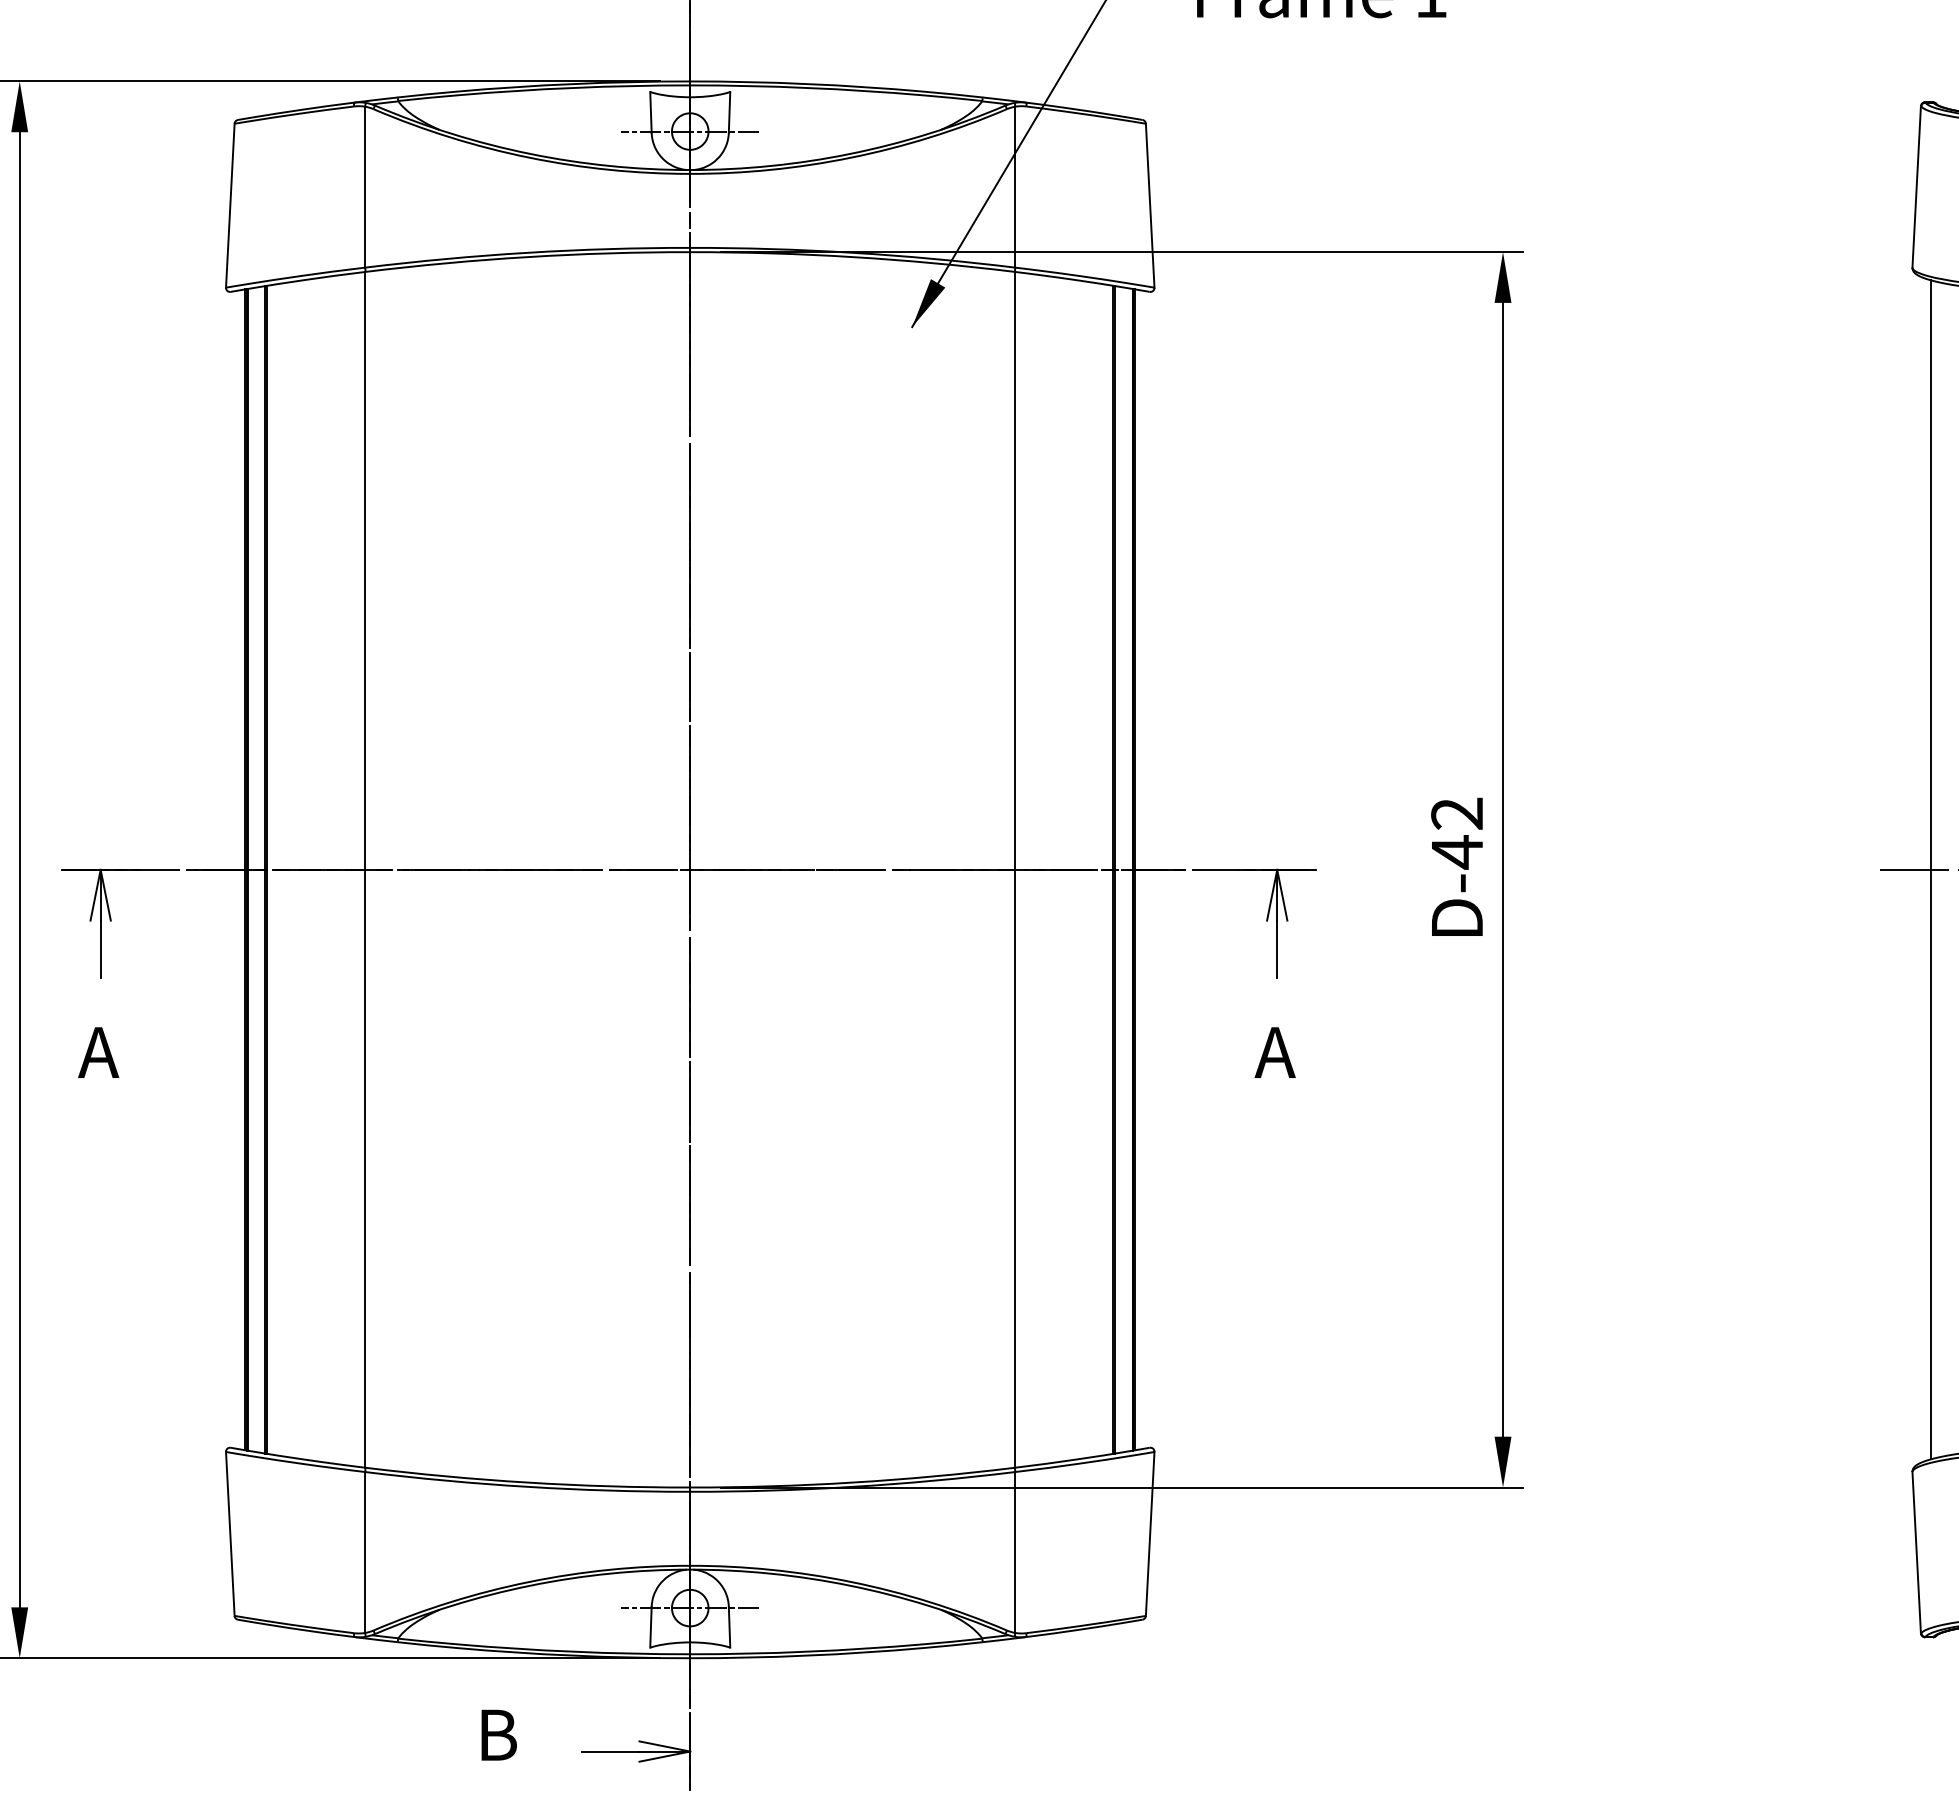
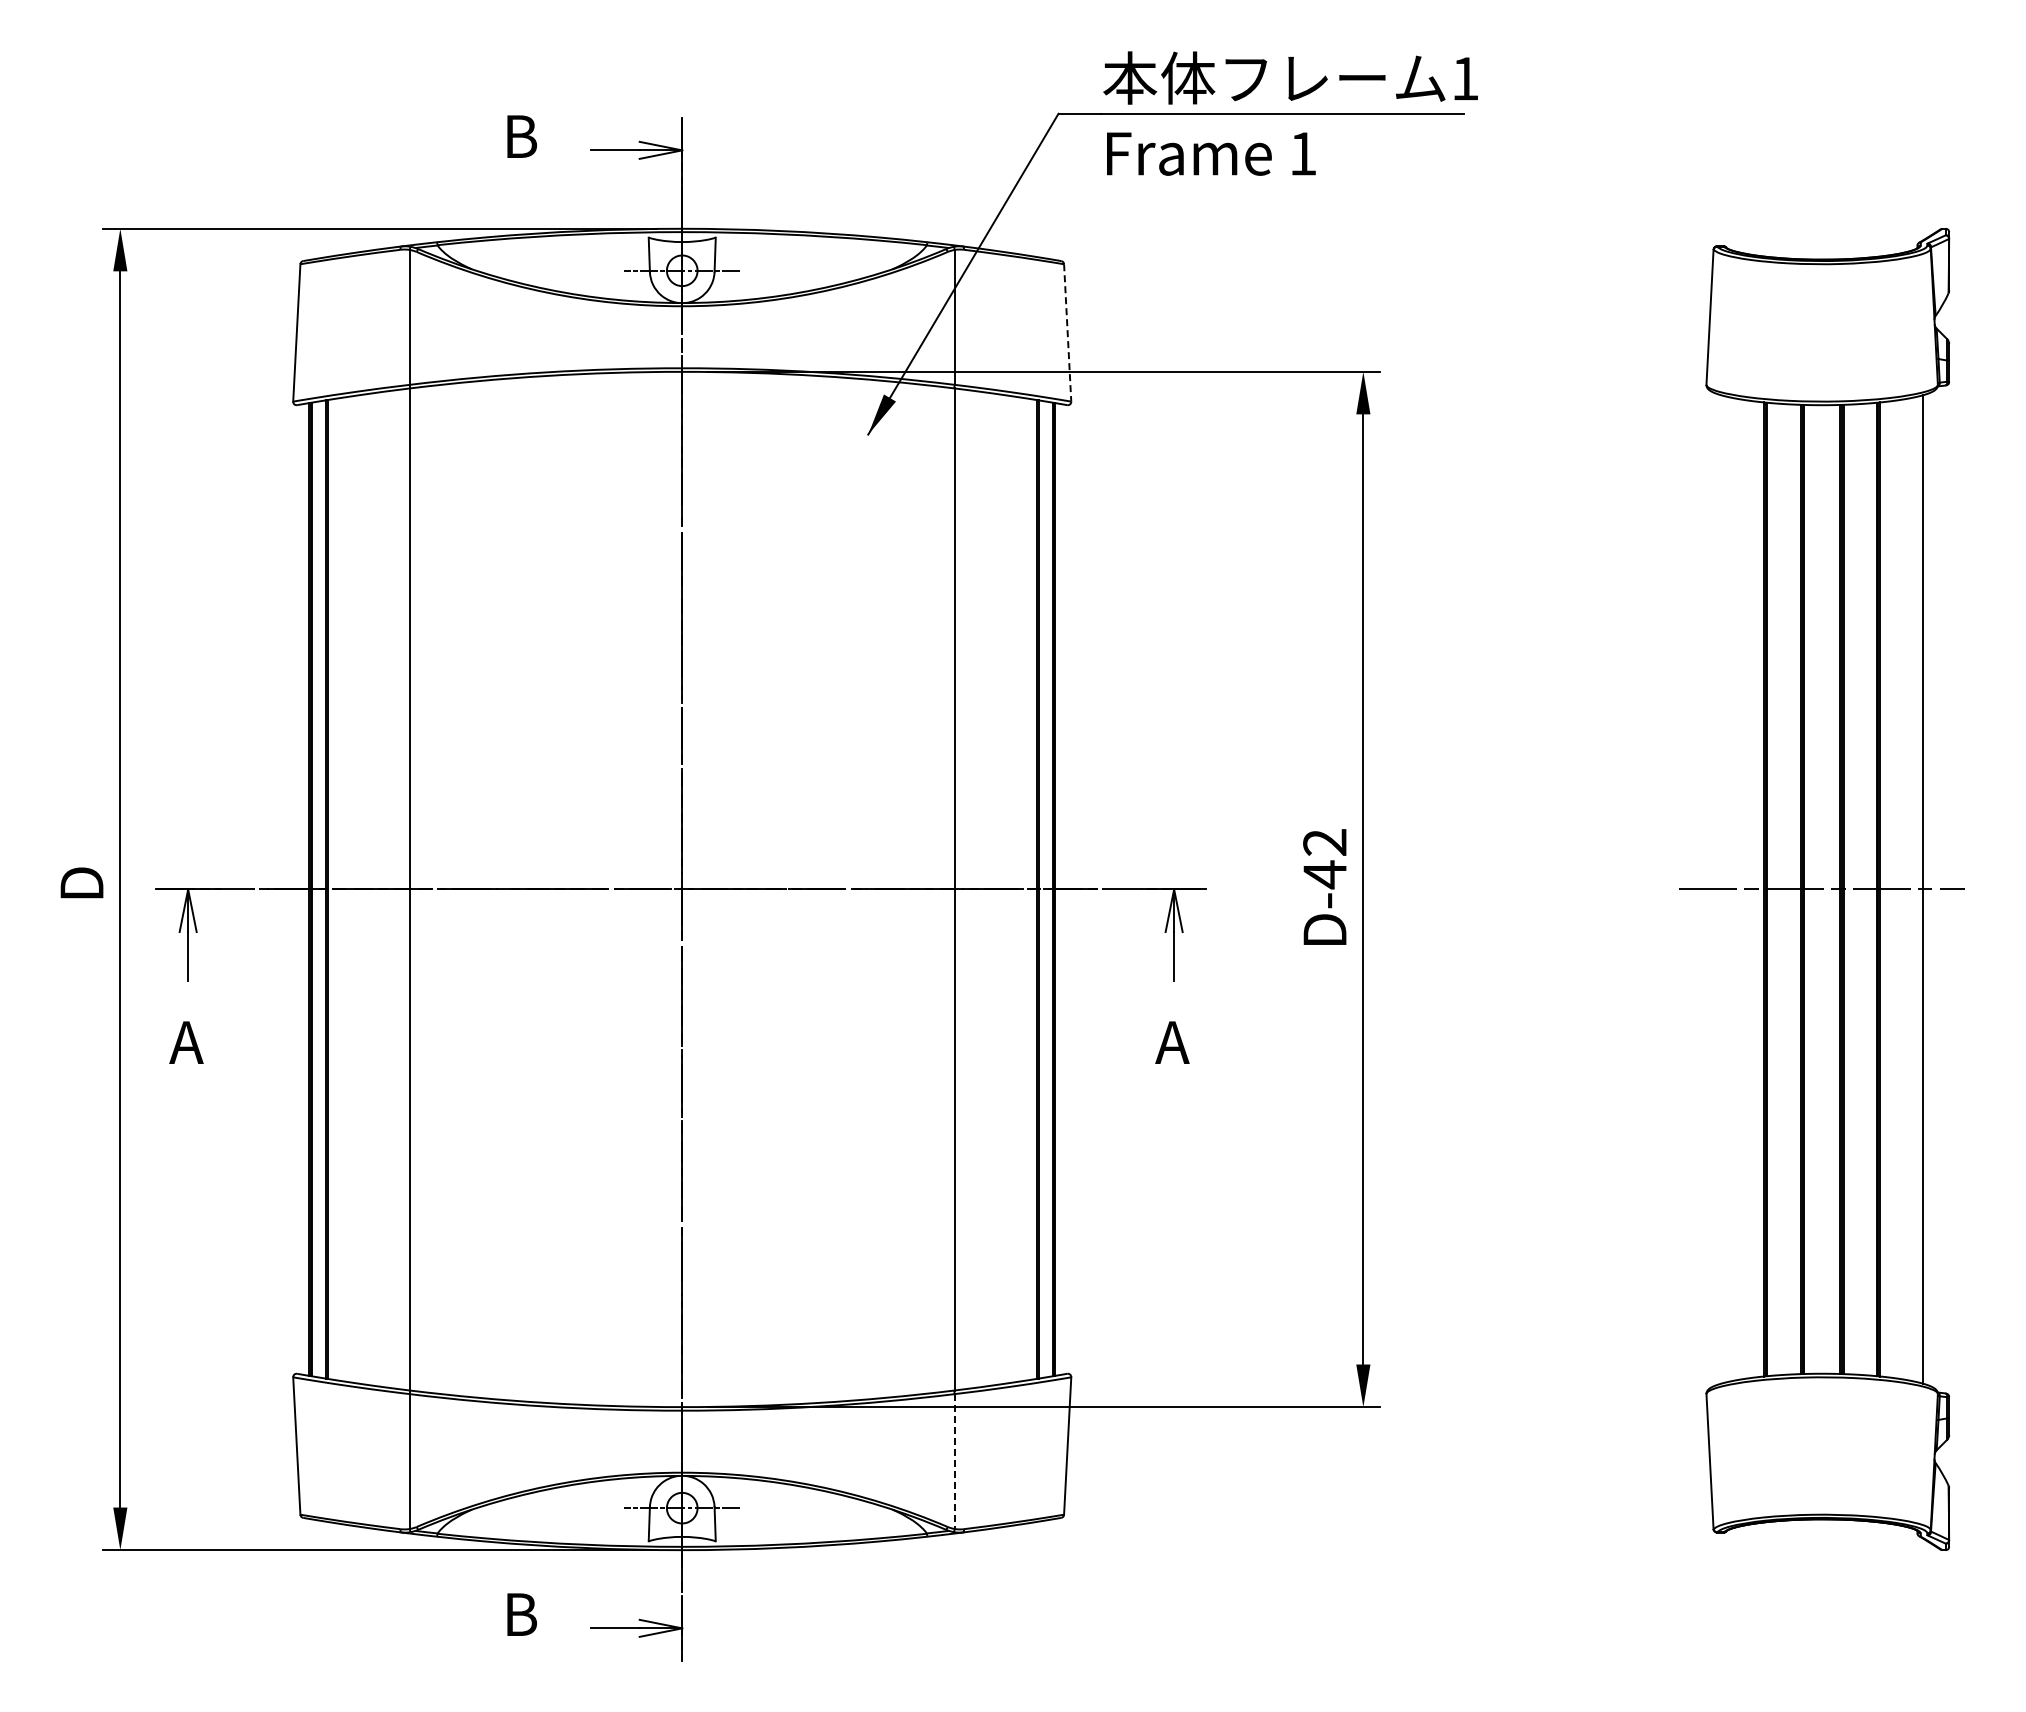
line: (1149, 205) -> (1067, 332), solid -> dashed
line: (1930, 869) -> (1721, 889), removed
line: (1015, 1553) -> (954, 1462), solid -> dashed

